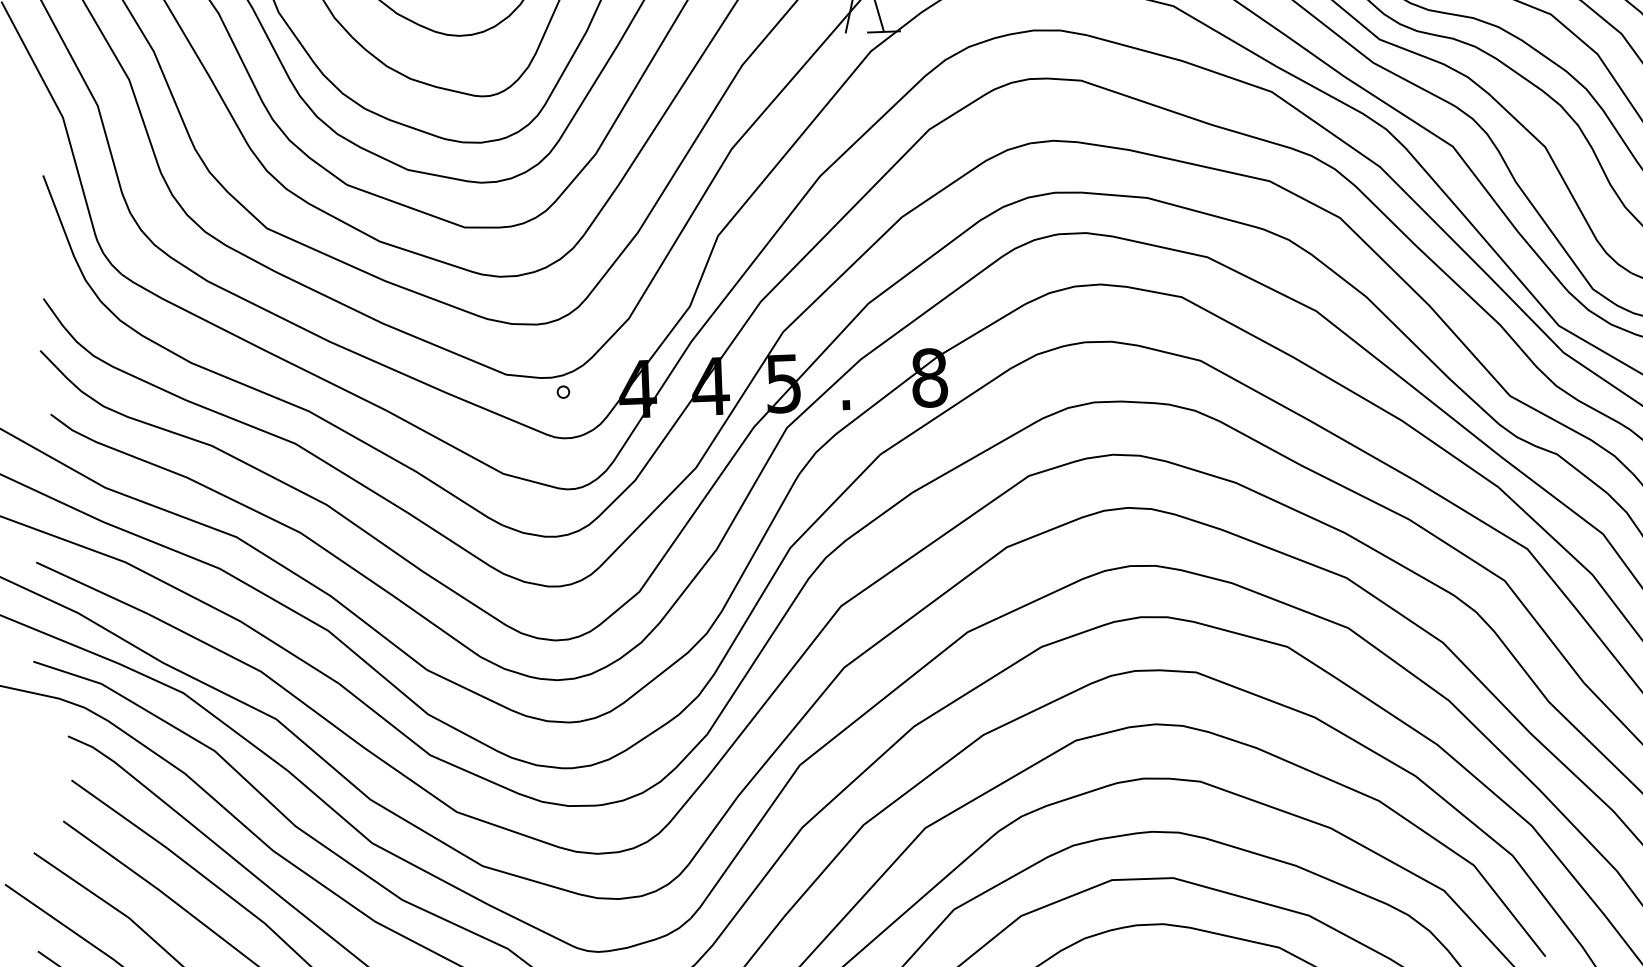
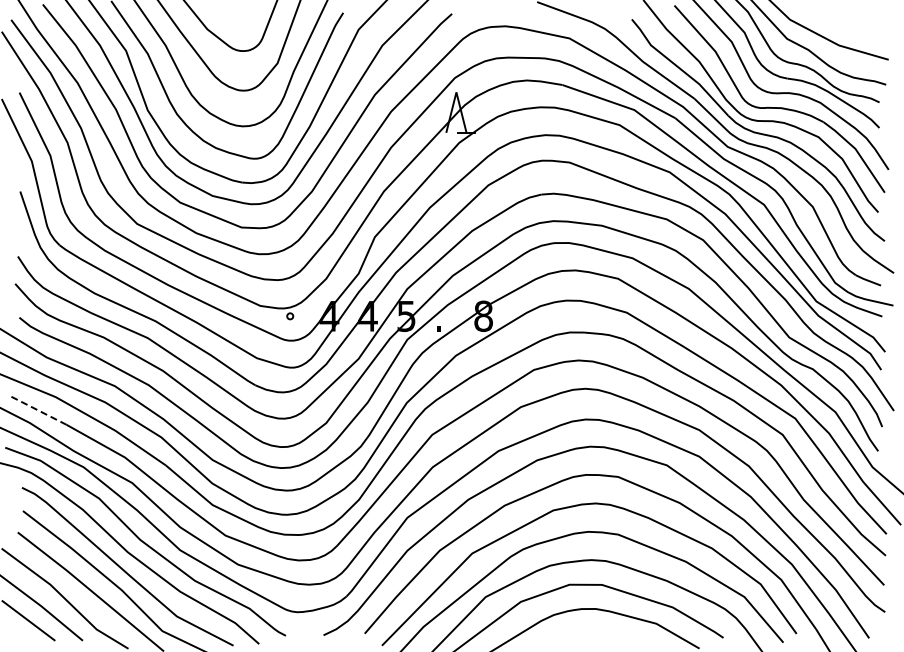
line: (91, 586) -> (37, 409), solid -> dashed

